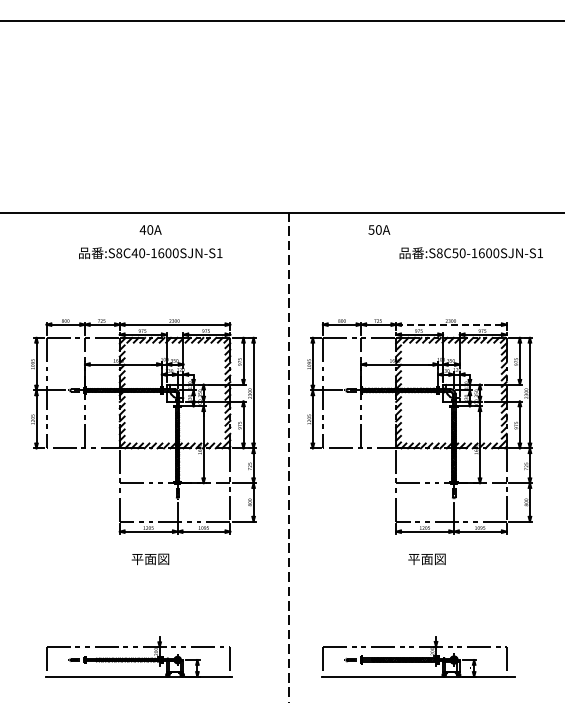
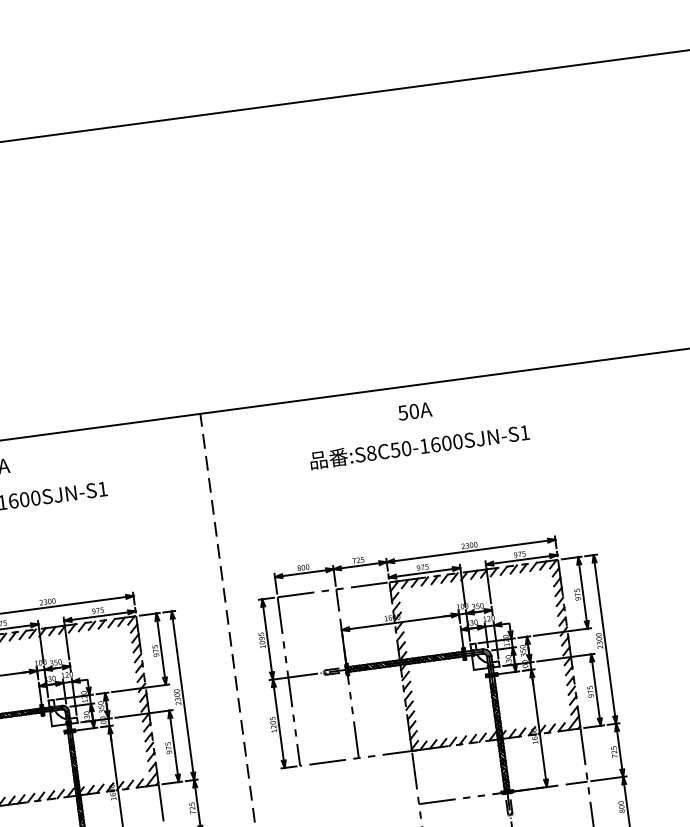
text: (379, 229) -> (415, 410), moved
text: (470, 253) -> (418, 447), moved
line: (450, 324) -> (469, 550), dashed -> solid

